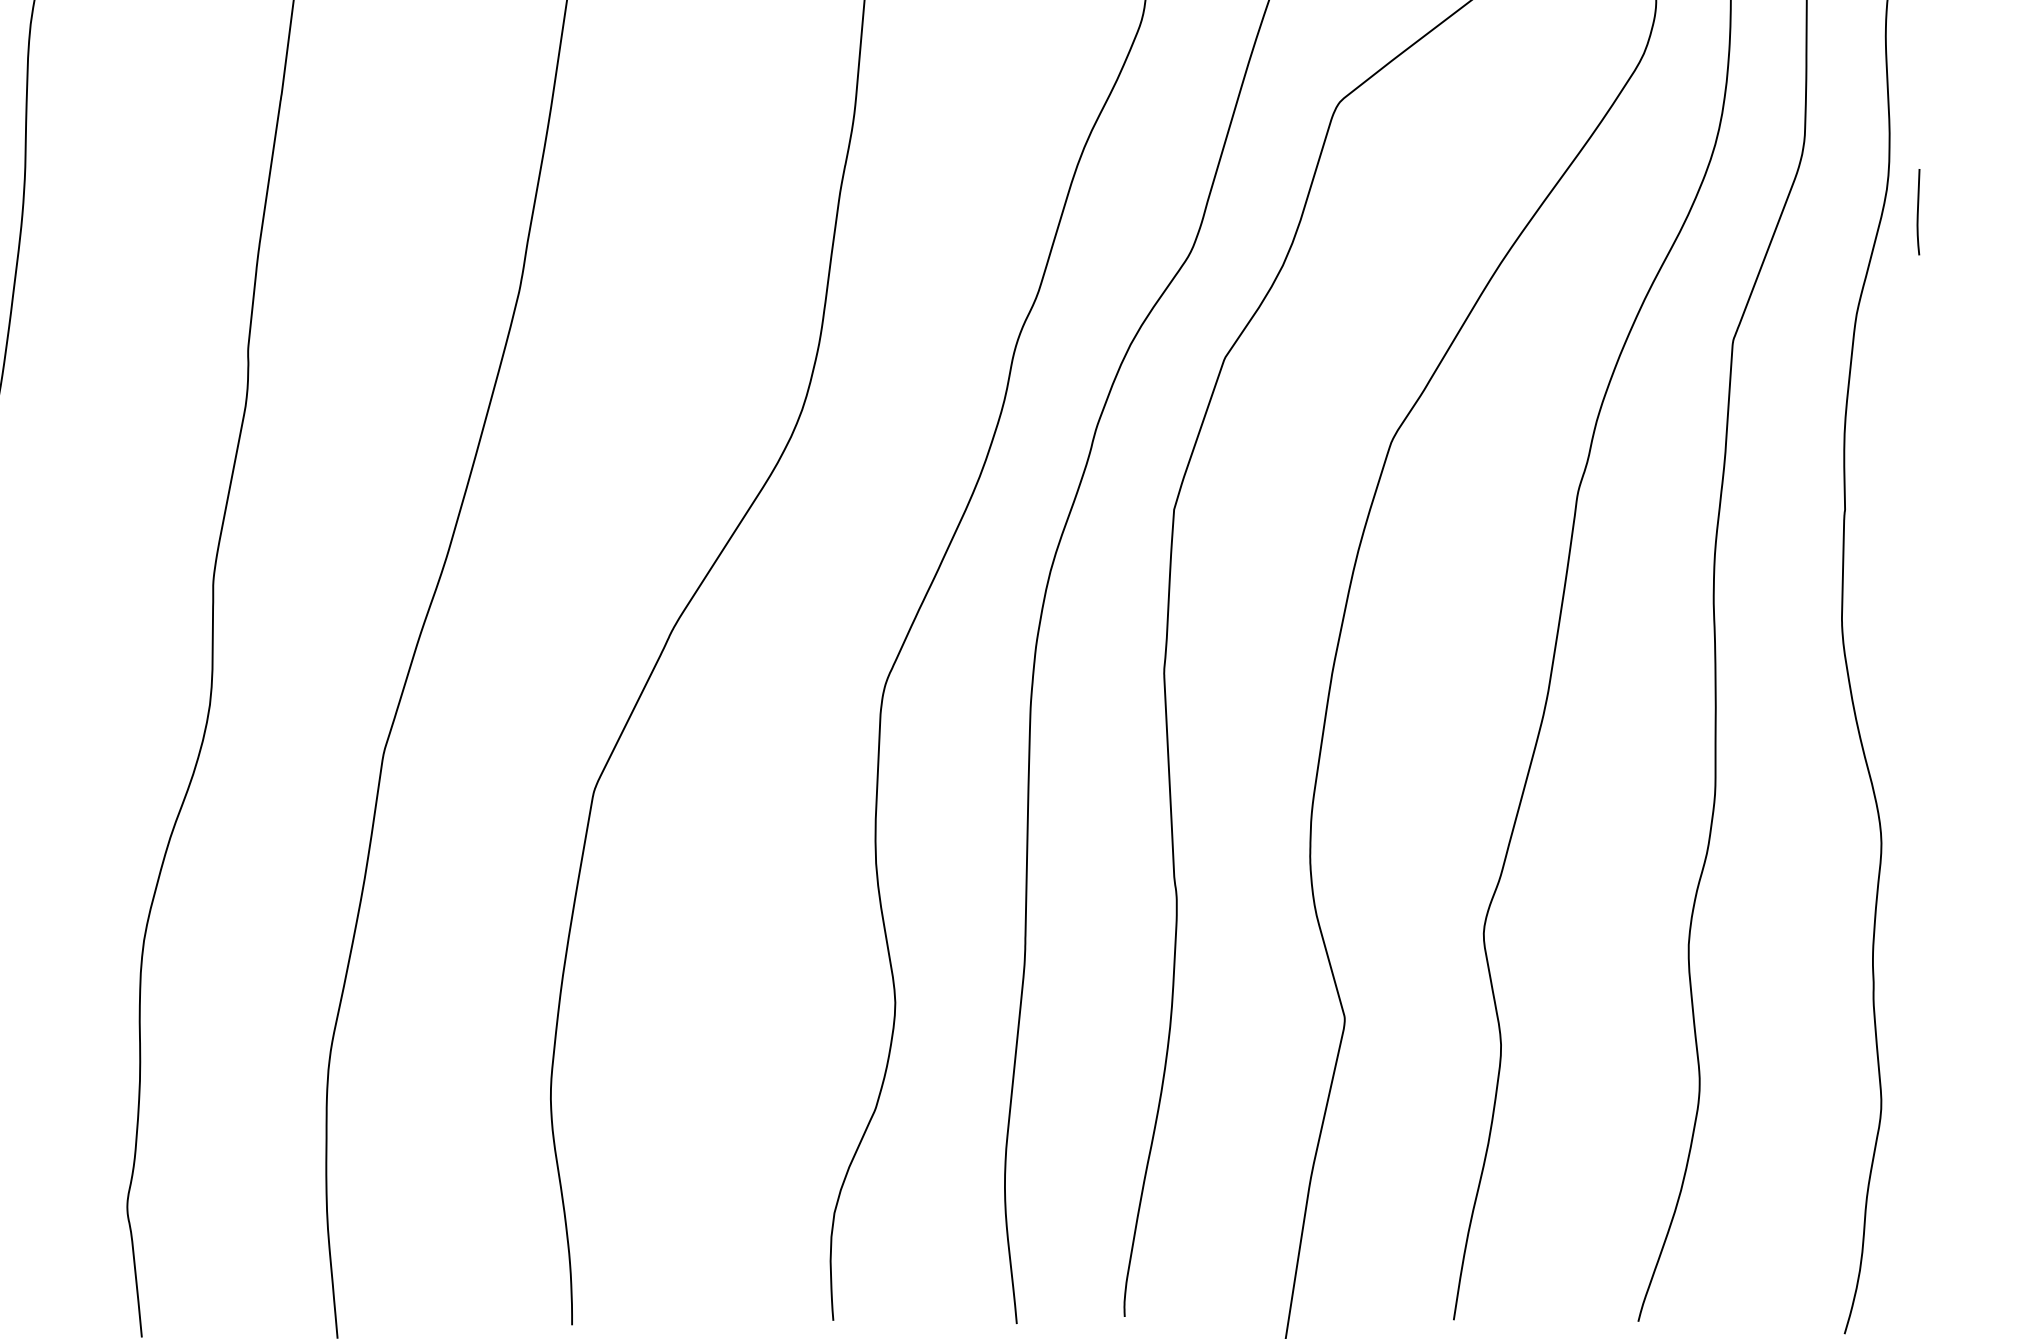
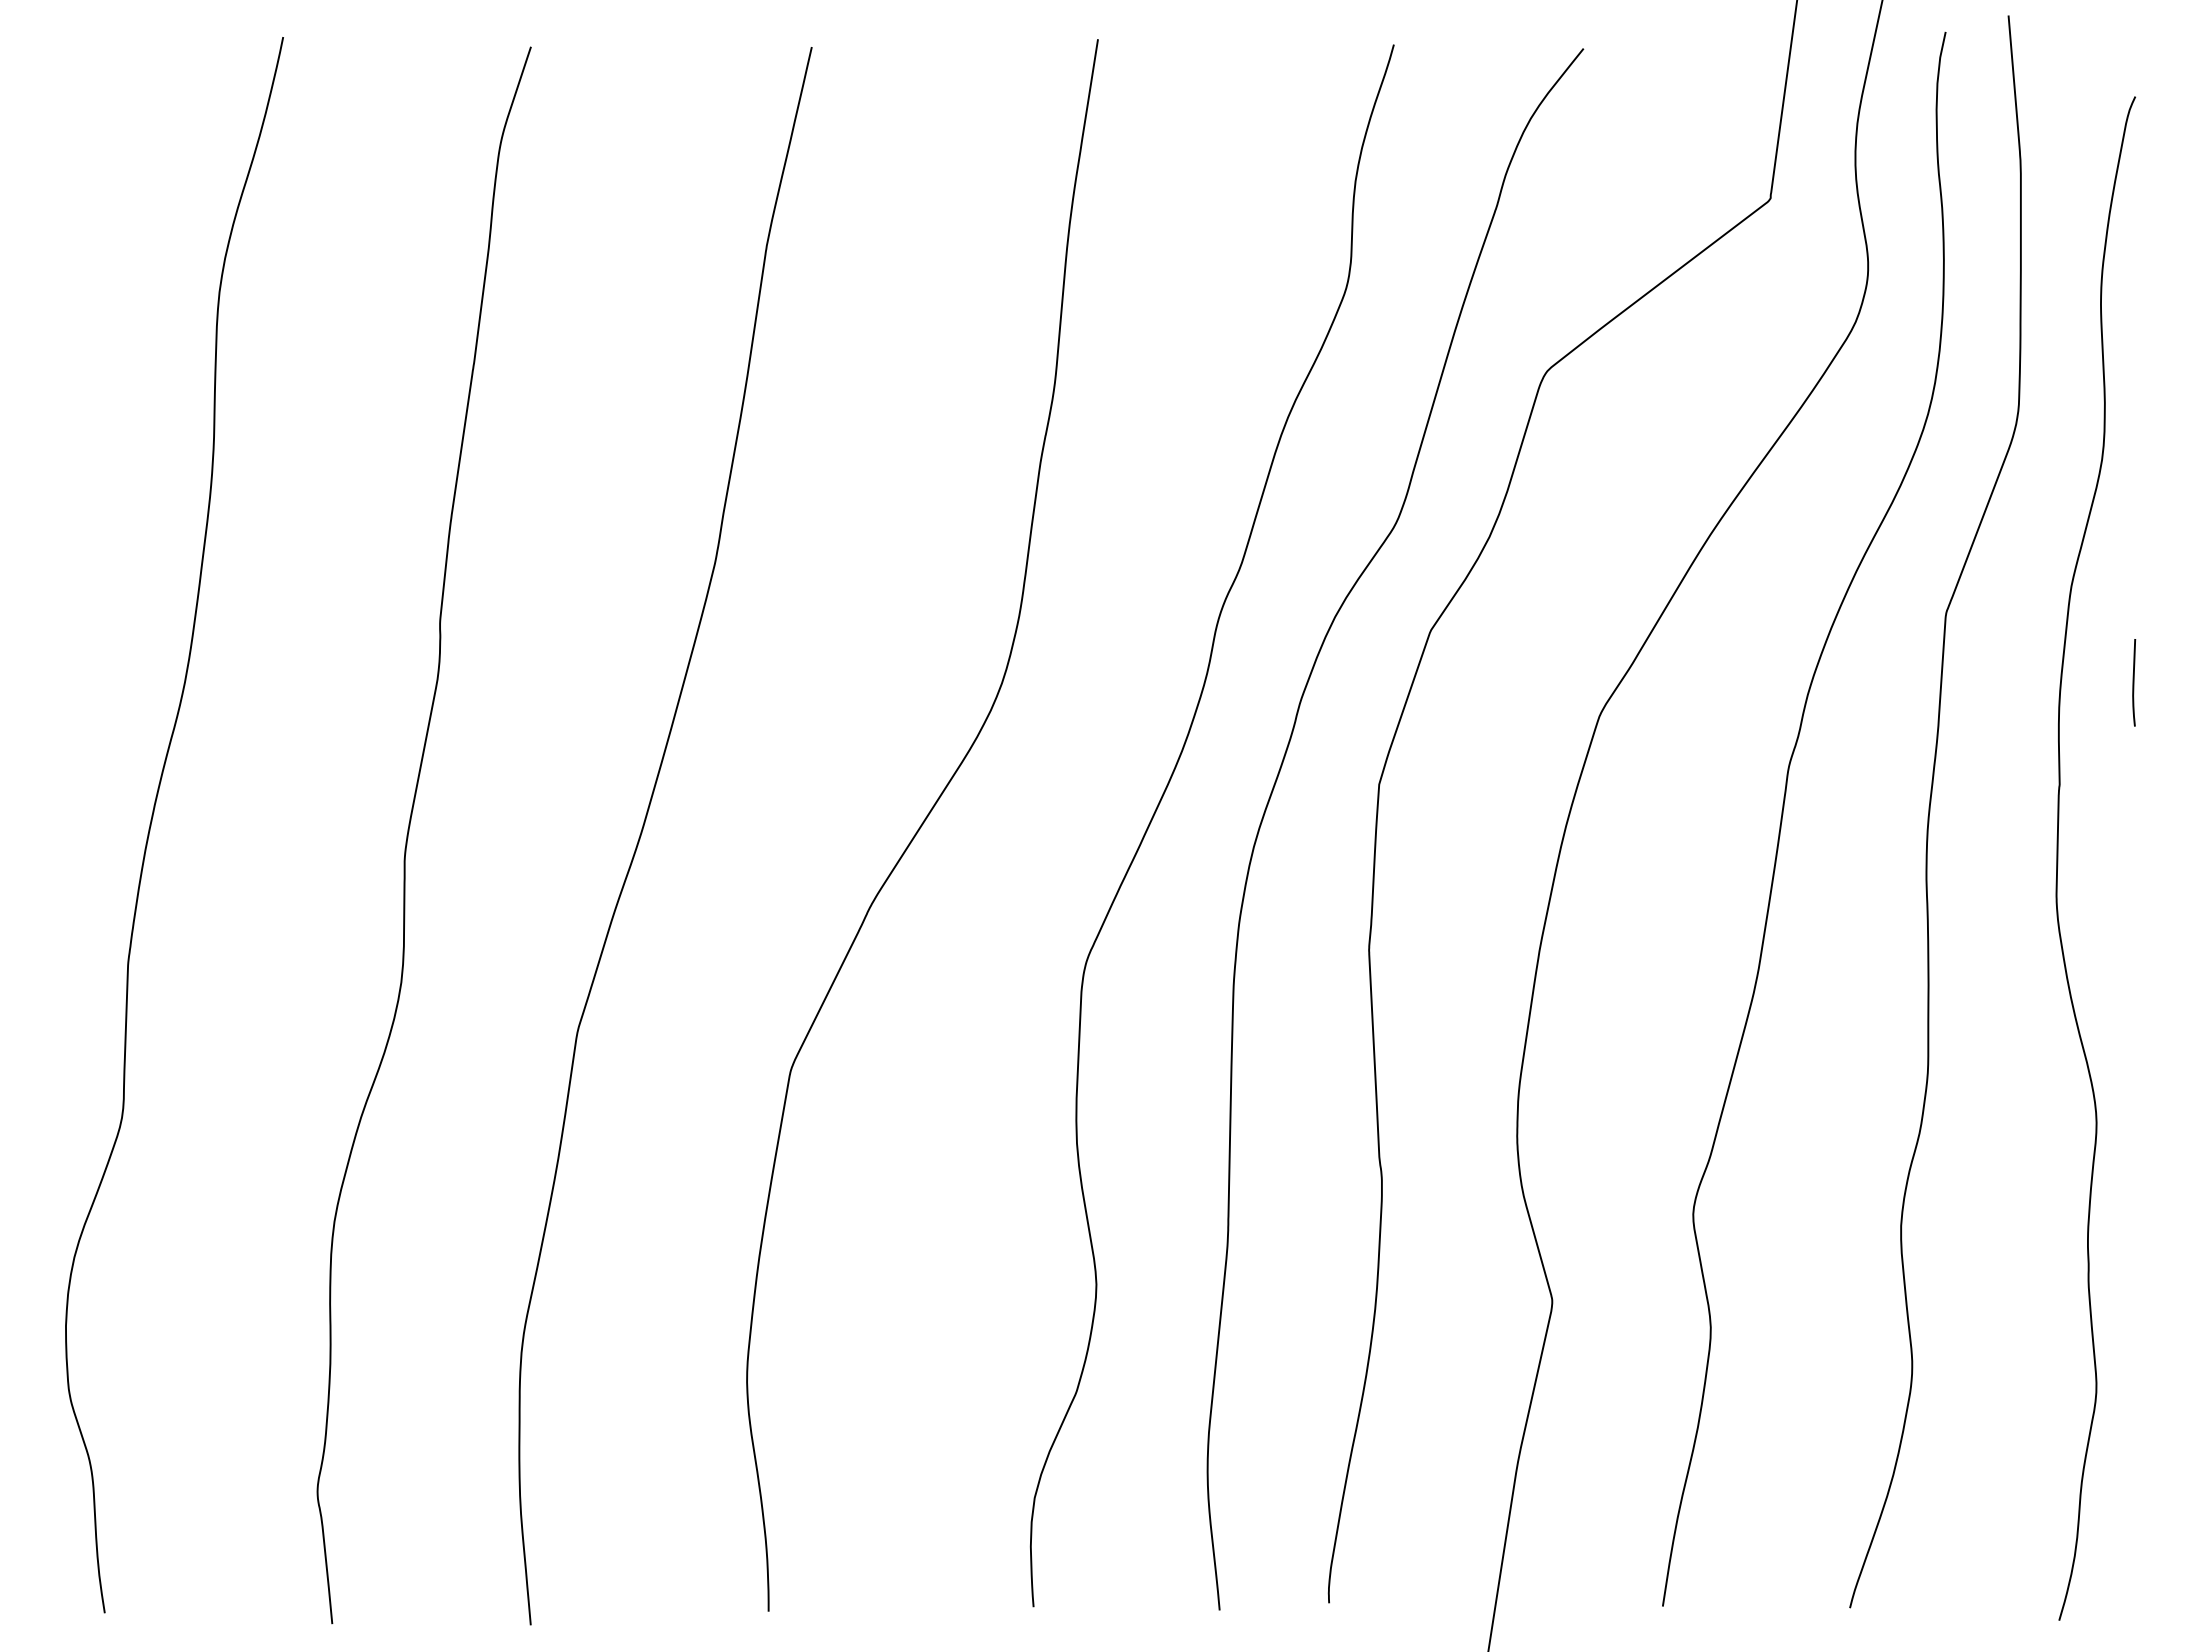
curve: (1918, 211) -> (2134, 682), moved

